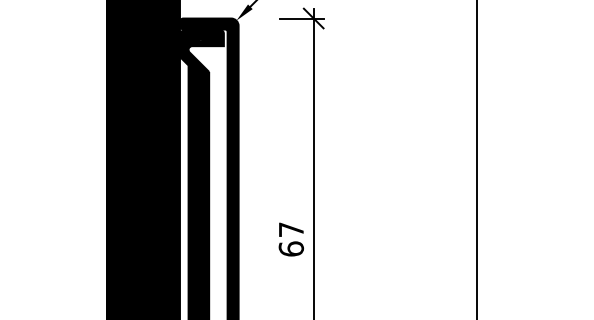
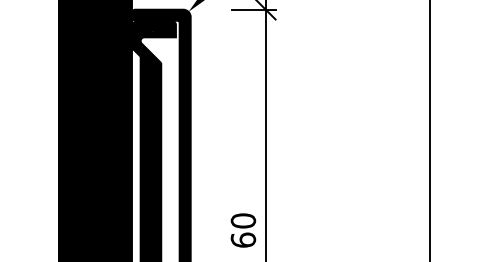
text: (291, 229) -> (243, 220), 67 -> 60

